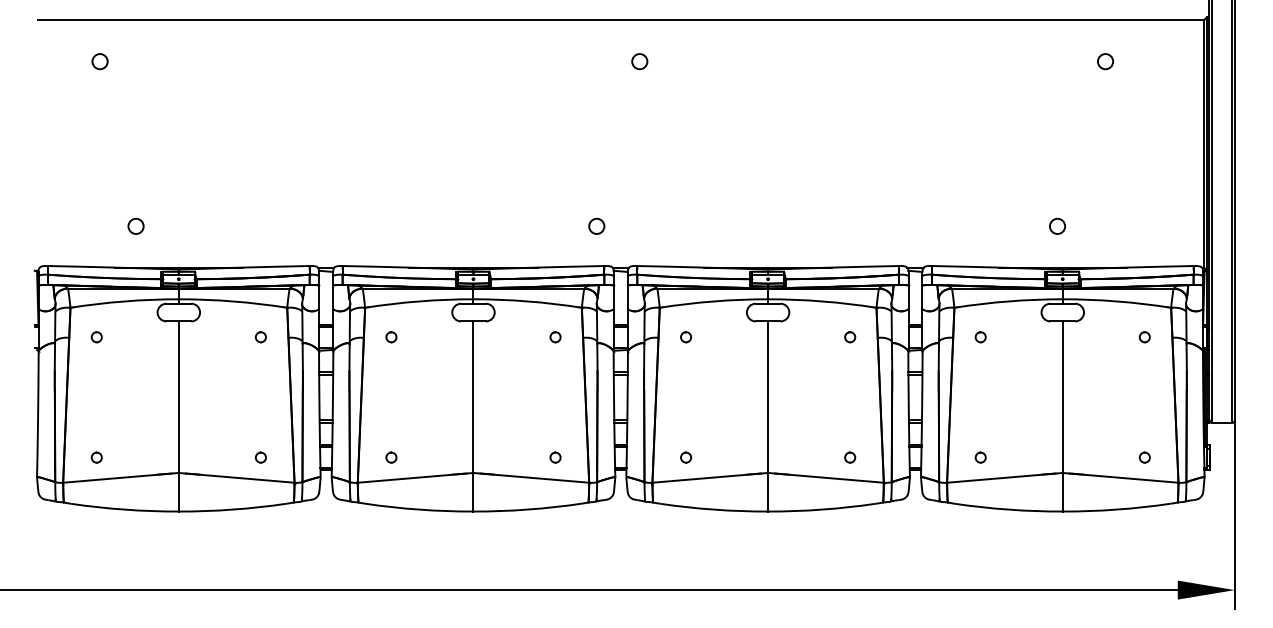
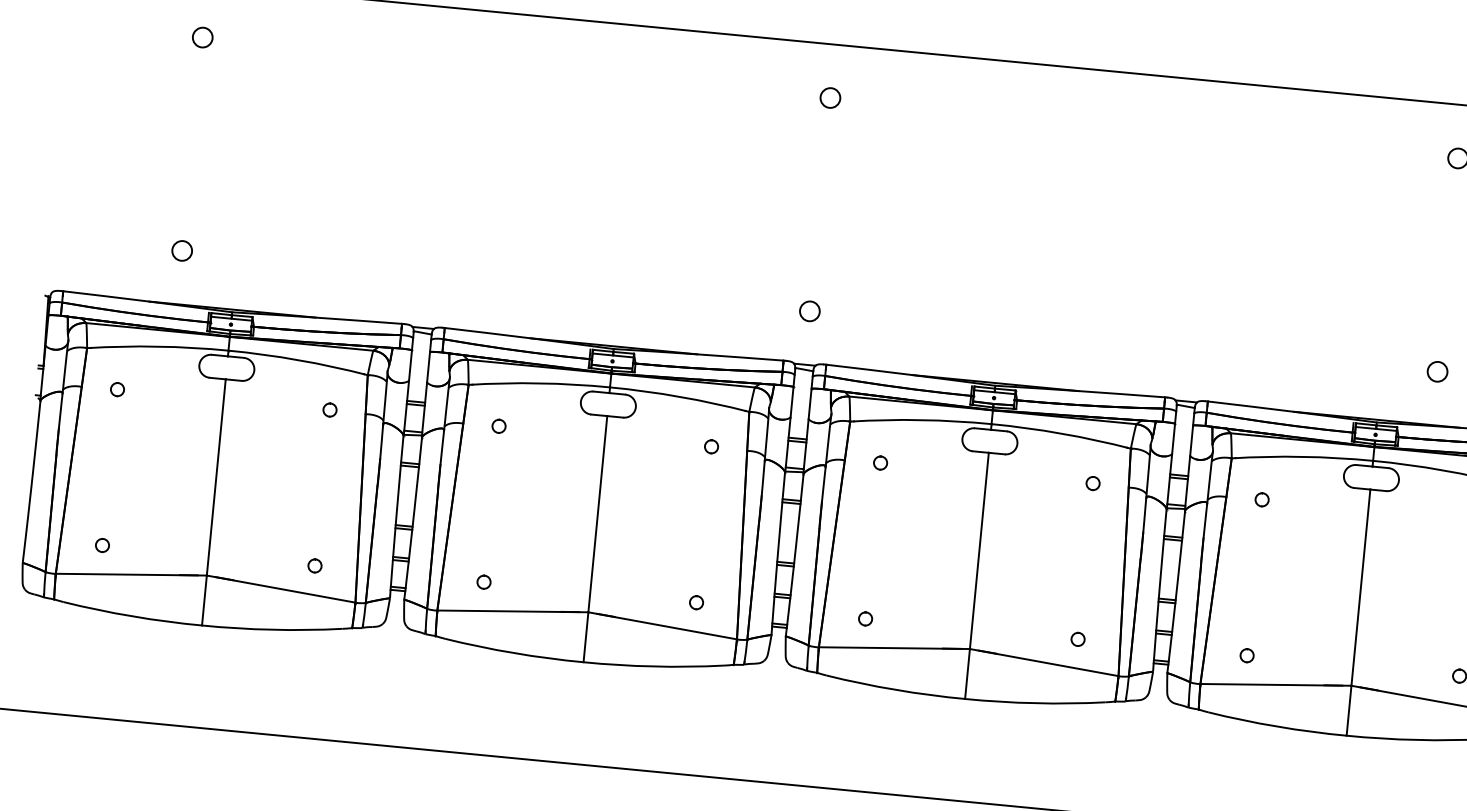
circle: (99, 61) -> (202, 37), moved
circle: (639, 61) -> (830, 97), moved
circle: (596, 225) -> (809, 310), moved
circle: (1057, 225) -> (1437, 370), moved

